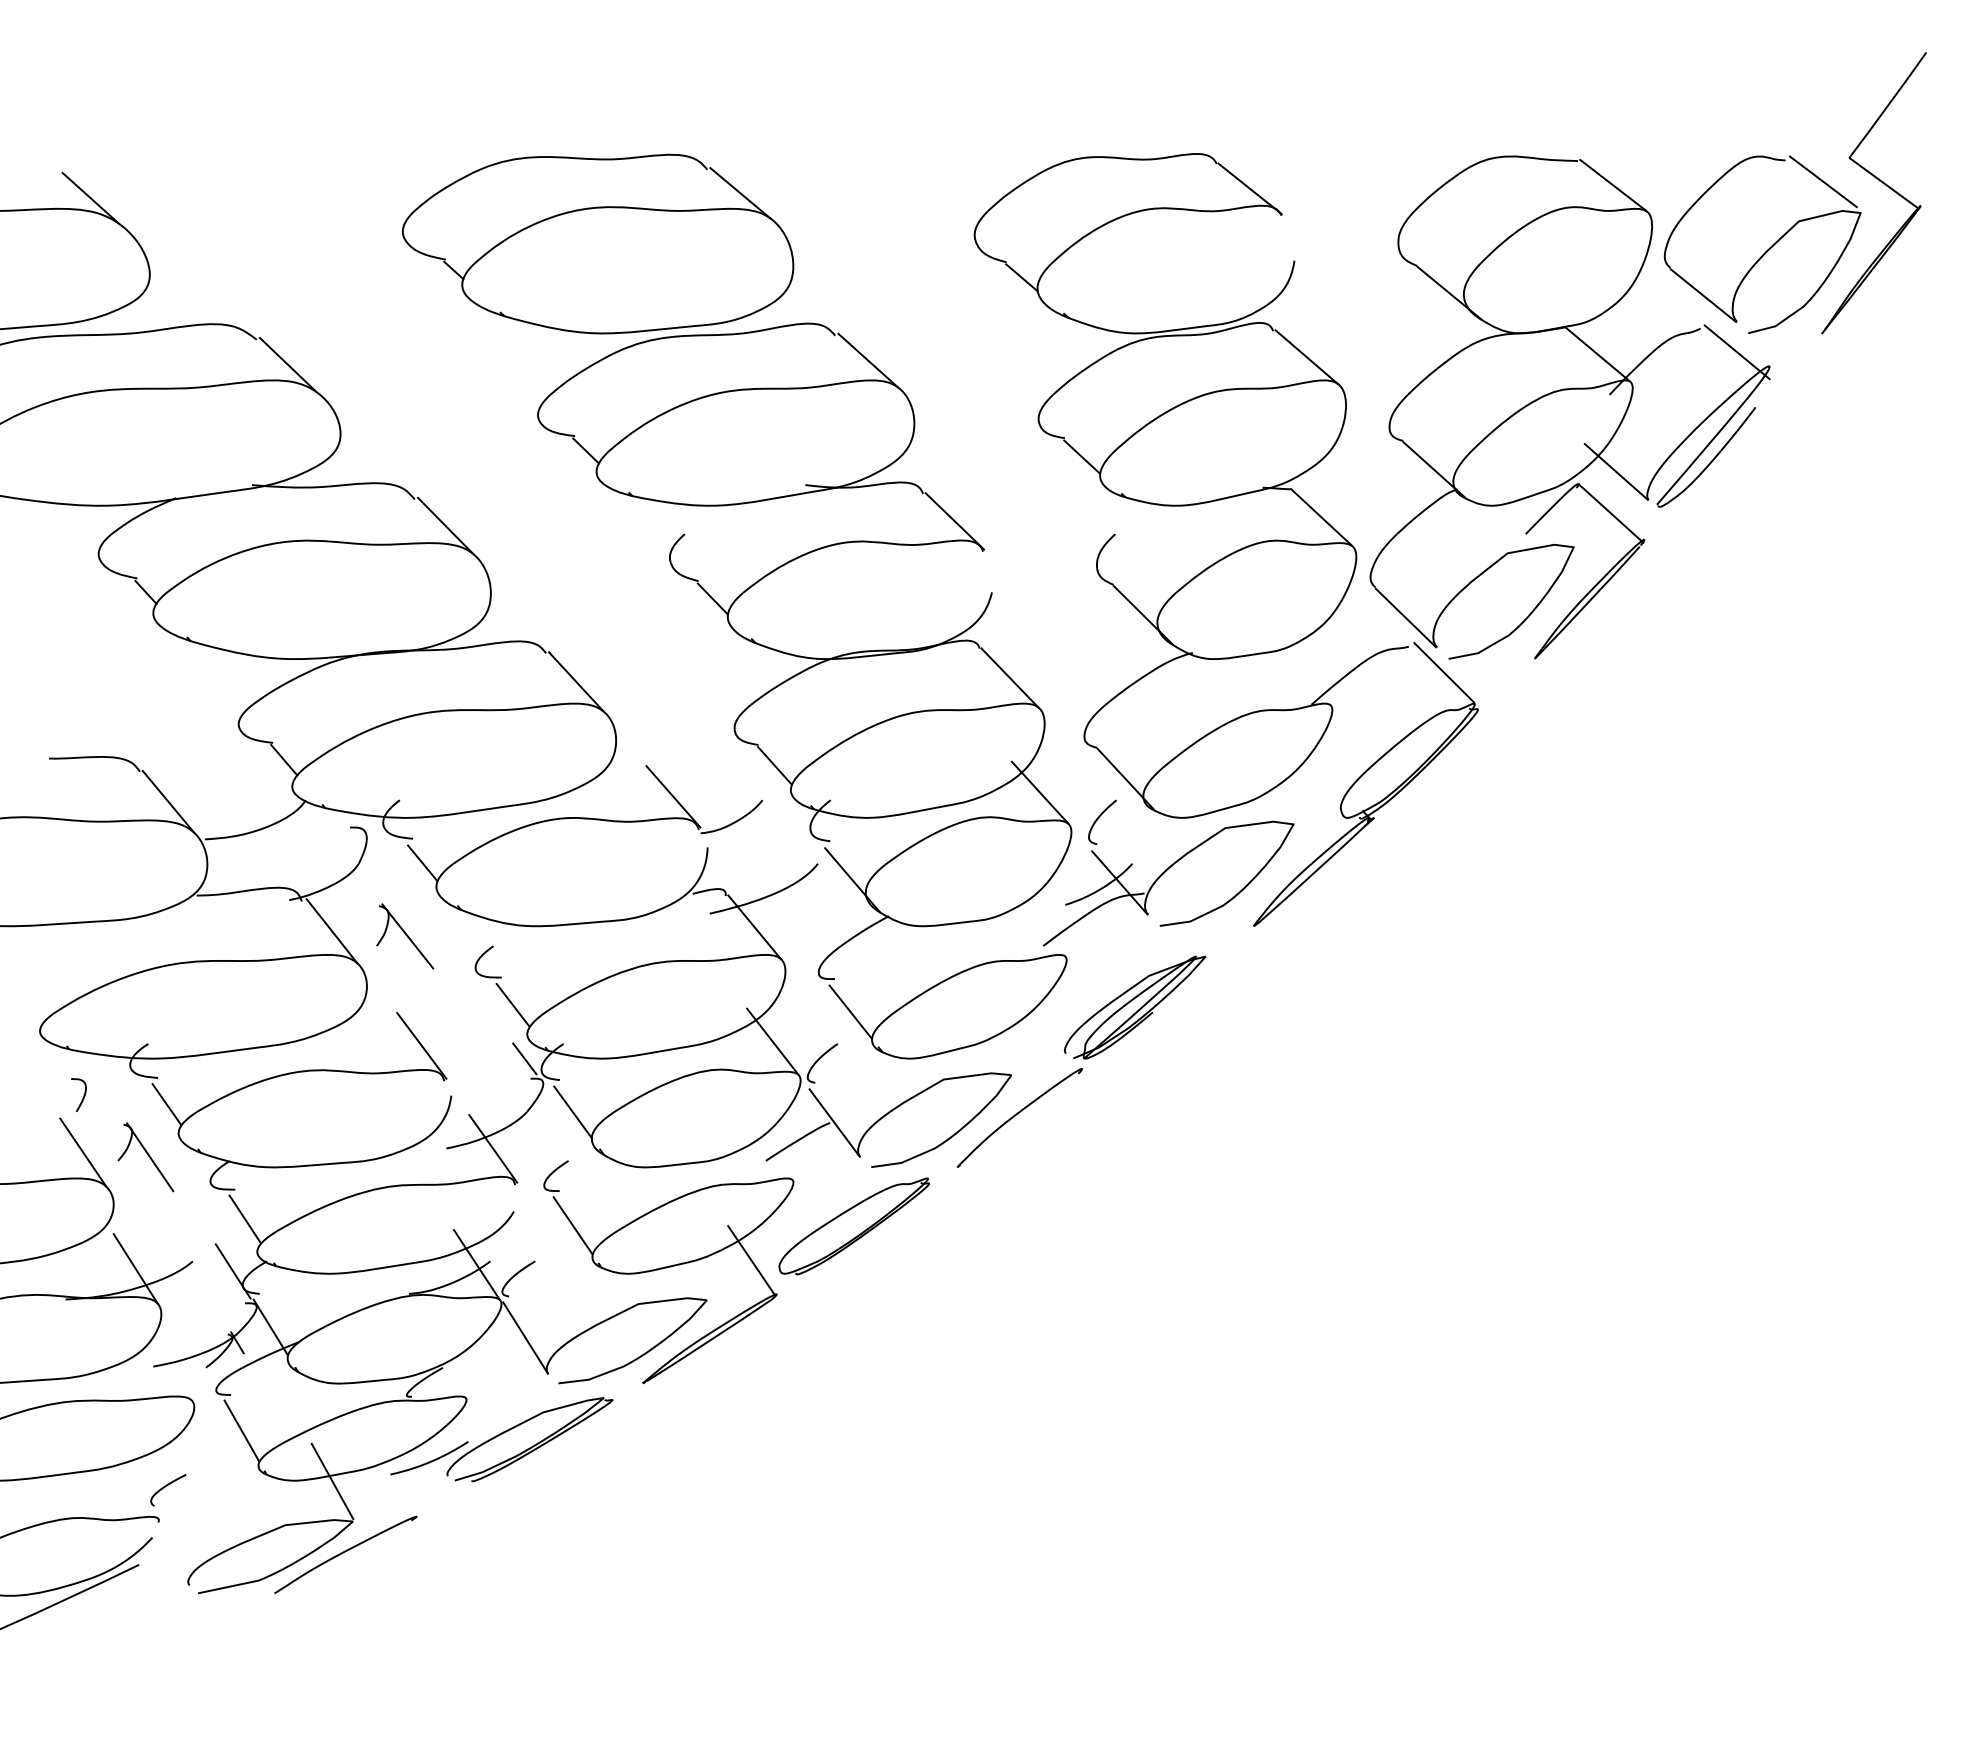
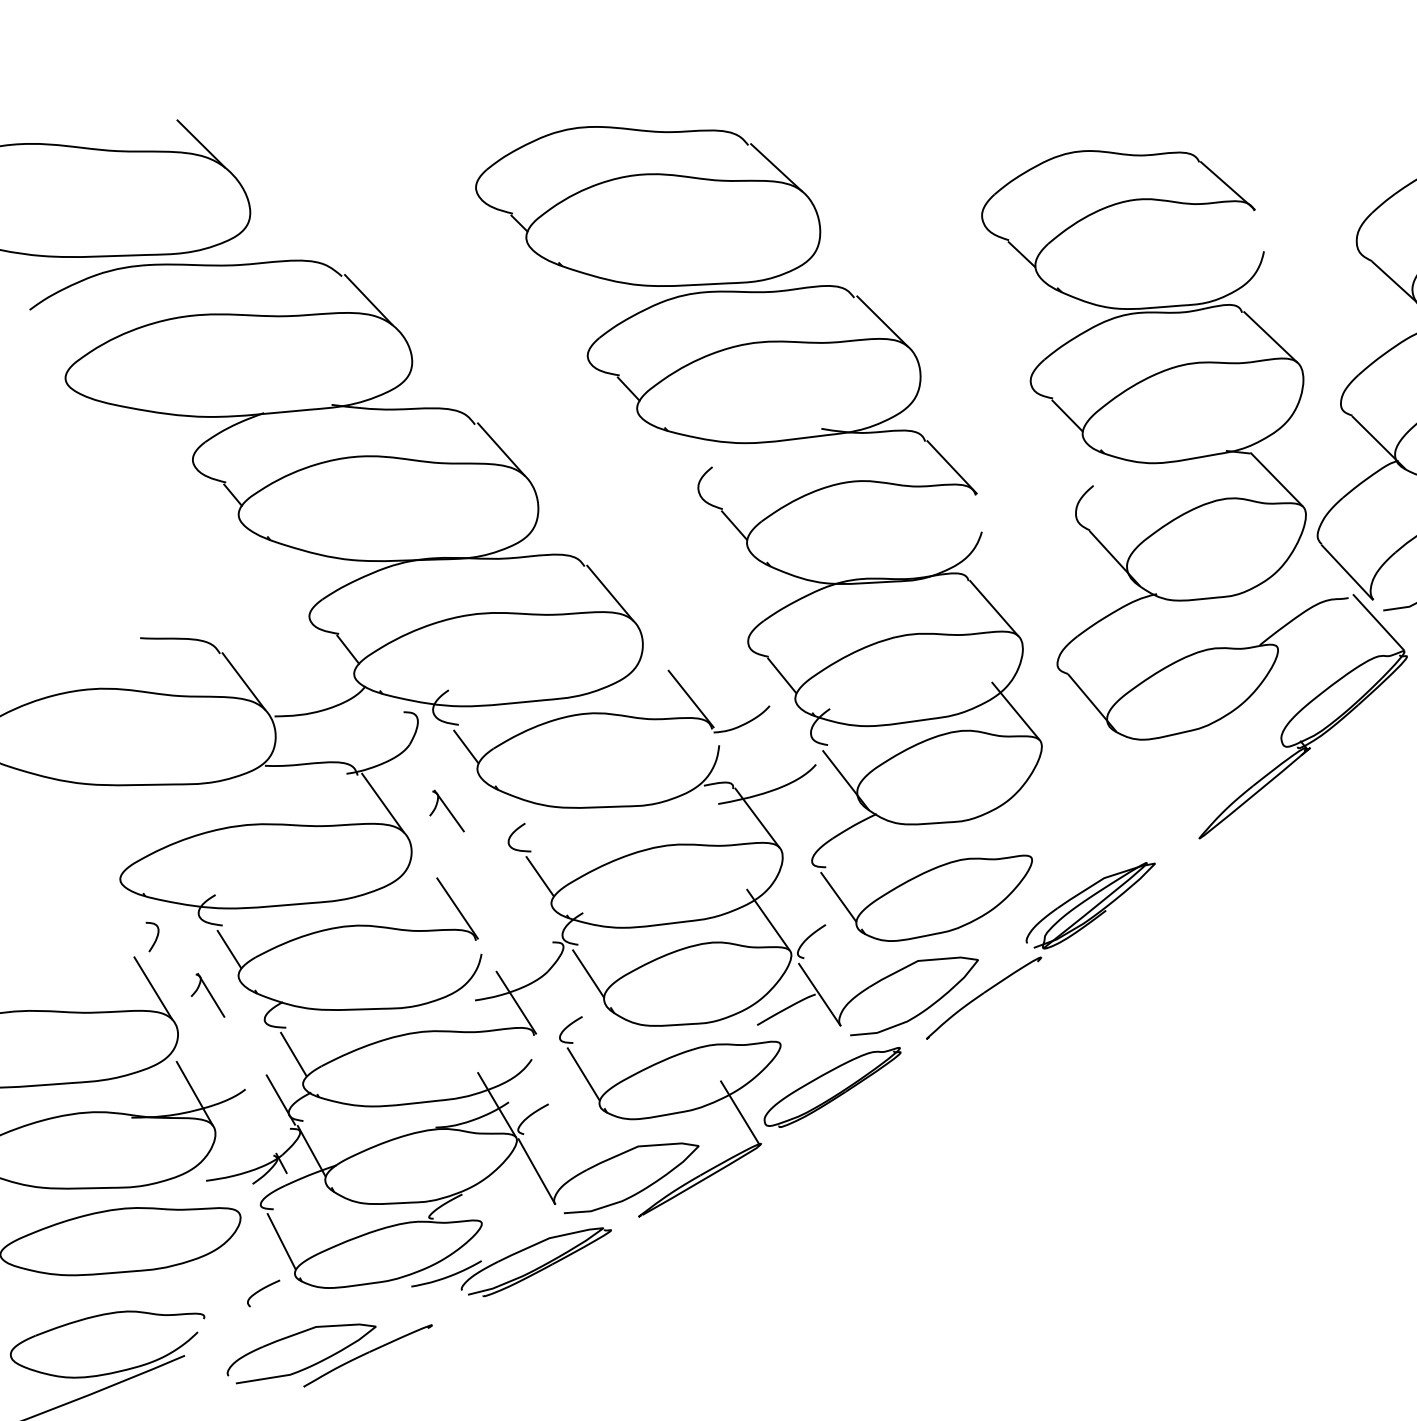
part: (1168, 872) -> (1126, 787), removed
part: (405, 936) -> (447, 811), size x0.7
line: (524, 1058) -> (547, 924), removed
part: (145, 1157) -> (208, 995), size x0.7
line: (332, 1481) -> (359, 1290), removed
curve: (167, 1486) -> (263, 1289), moved

